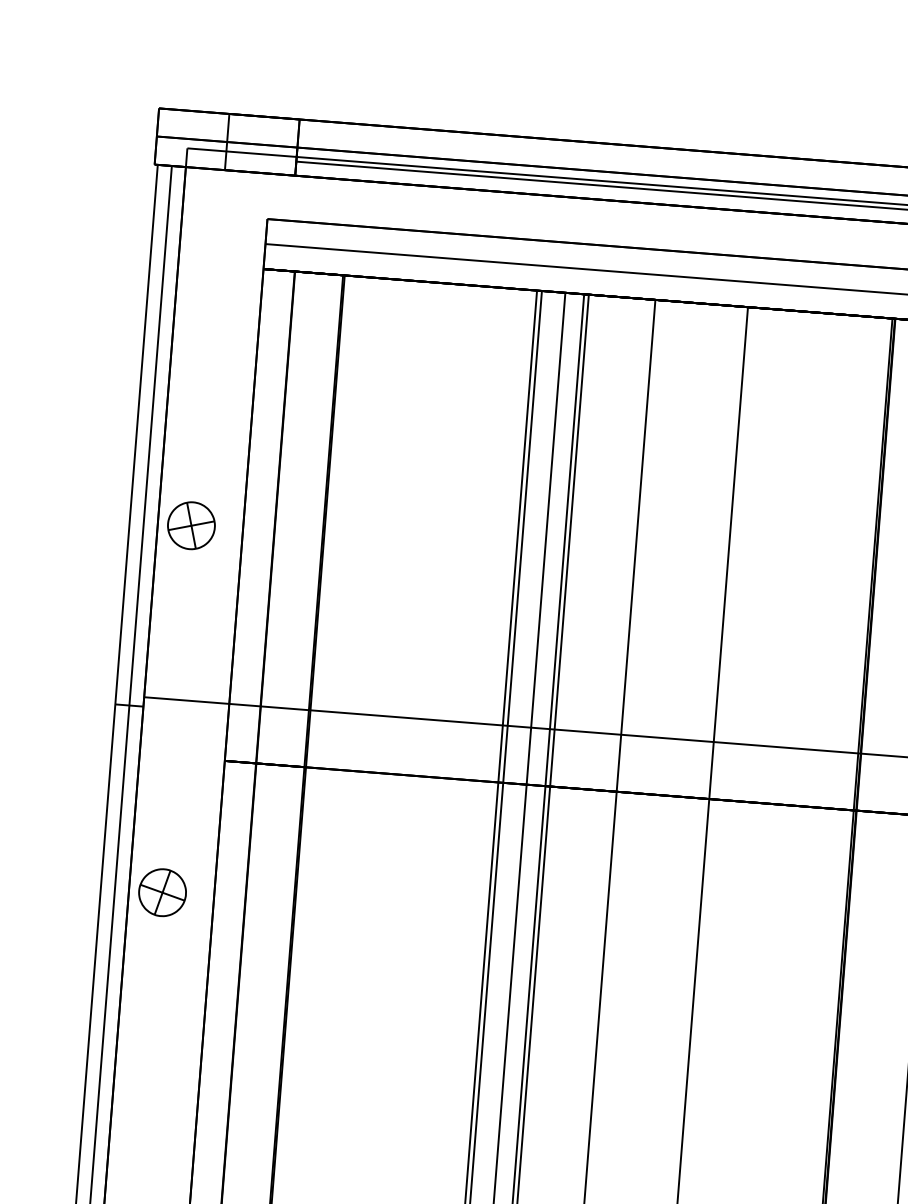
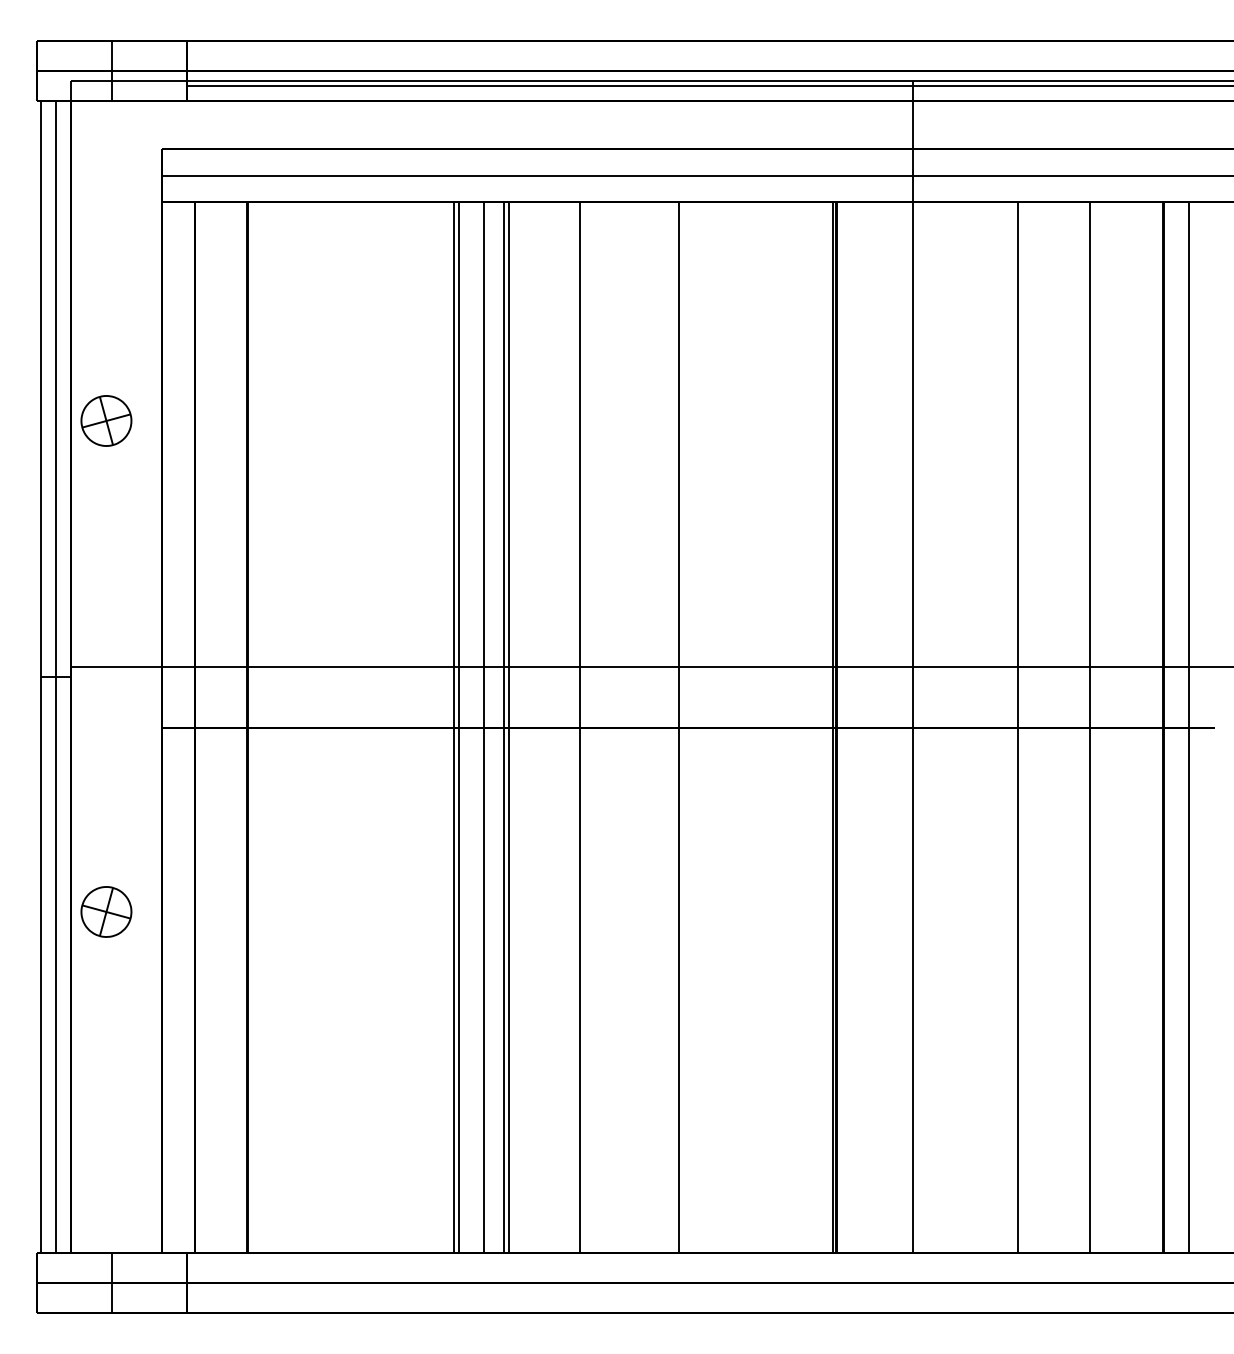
part: (191, 525) -> (106, 420), moved
part: (162, 892) -> (106, 911), moved

